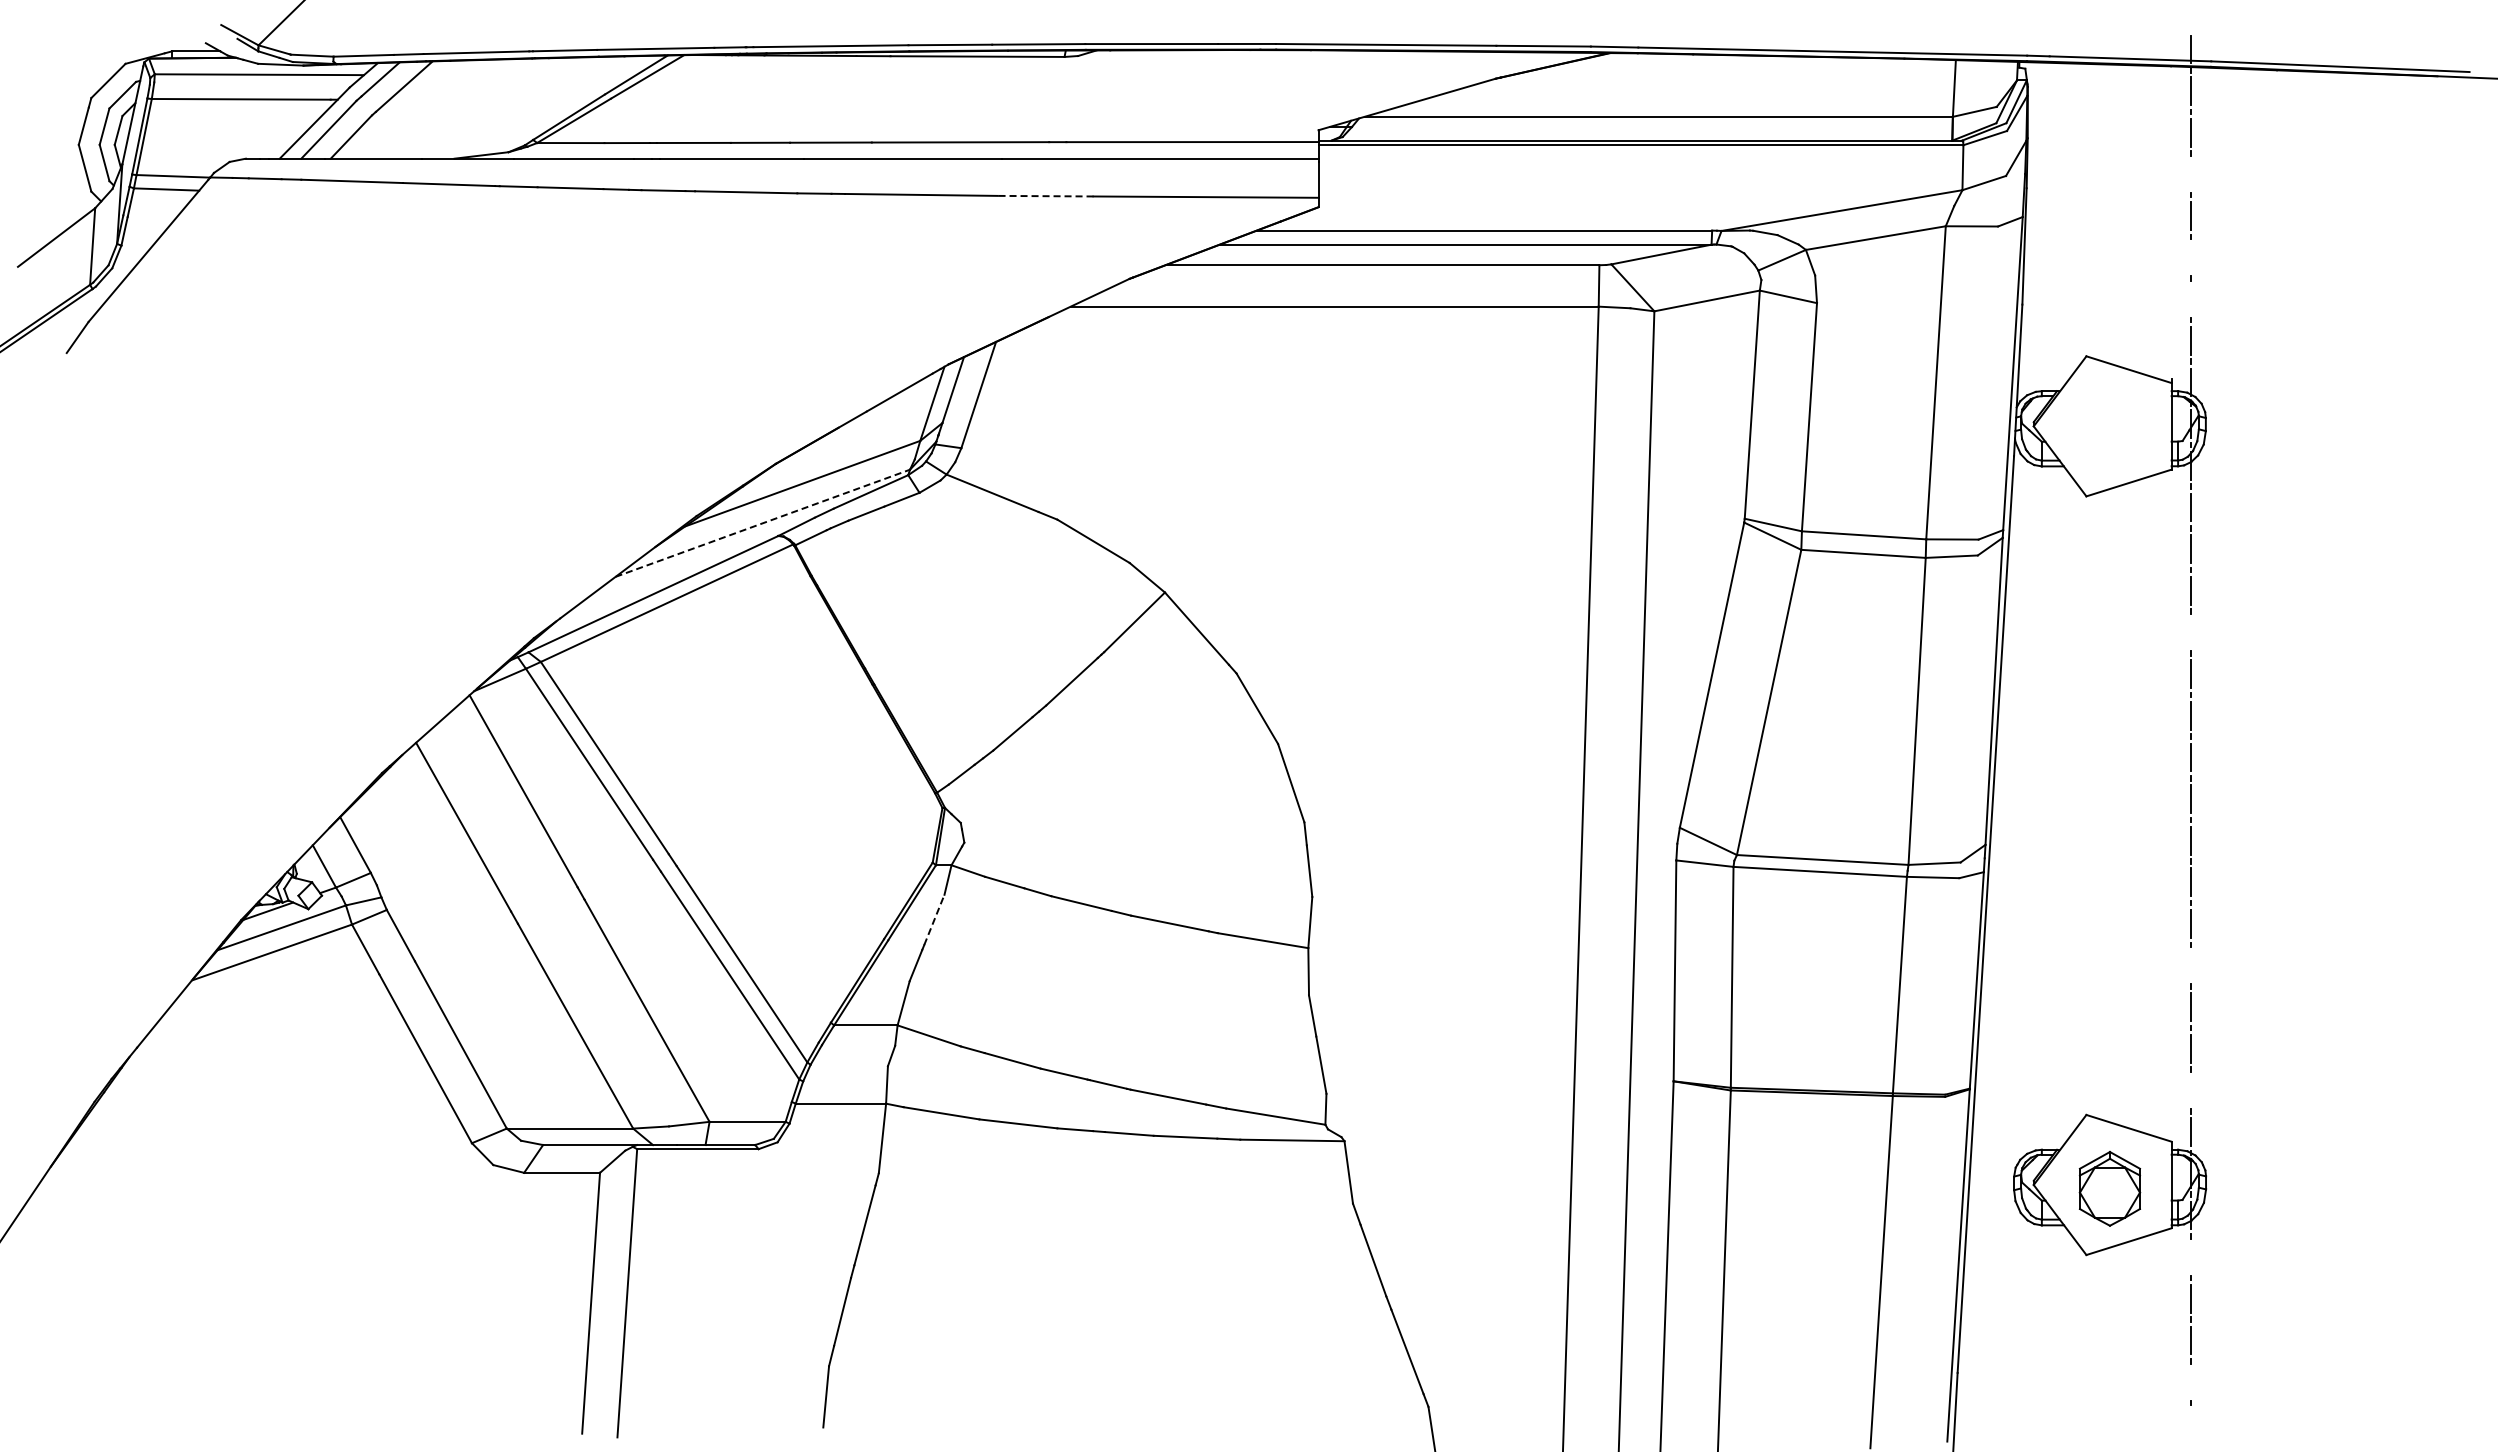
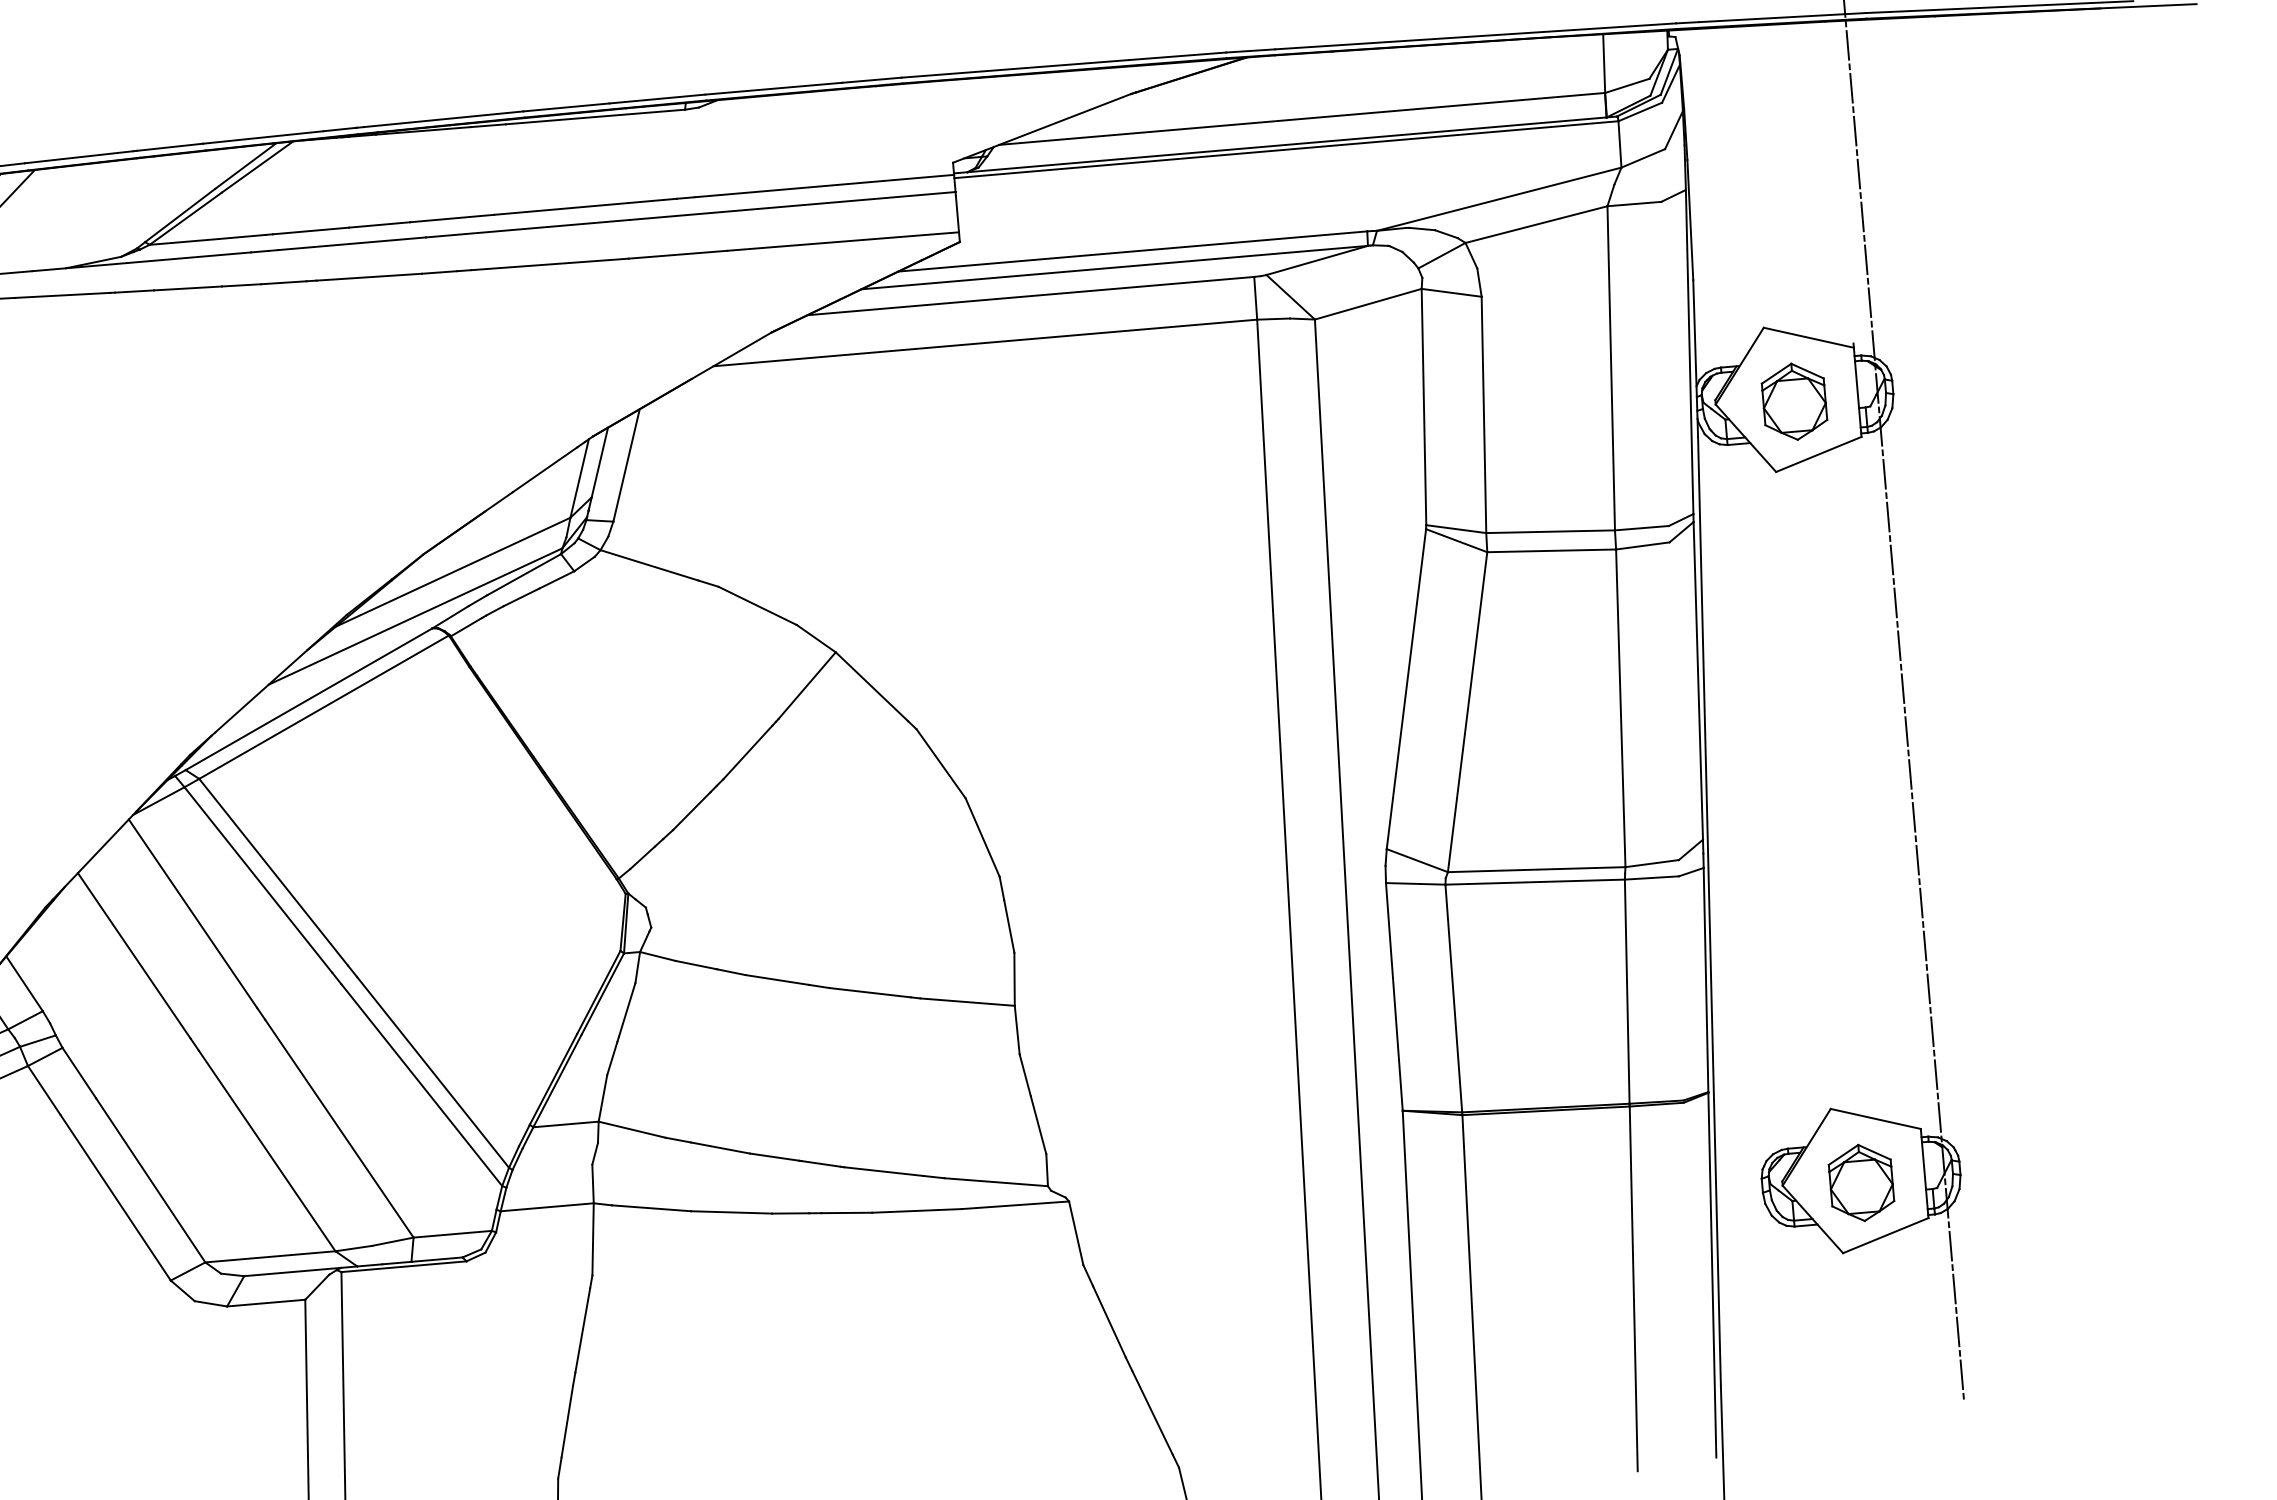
line: (2190, 174) -> (1854, 131), added
line: (1045, 196) -> (677, 255), dashed -> solid
line: (2190, 257) -> (1862, 216), added
line: (2190, 299) -> (1865, 260), added
part: (2109, 430) -> (1794, 402), added
line: (762, 523) -> (415, 616), dashed -> solid
line: (2190, 632) -> (1895, 602), added
line: (934, 919) -> (627, 1009), dashed -> solid
line: (2190, 965) -> (1924, 945), added
line: (2190, 1090) -> (1935, 1074), added
line: (2190, 1257) -> (1950, 1246), added
line: (2190, 1381) -> (1961, 1374), added

